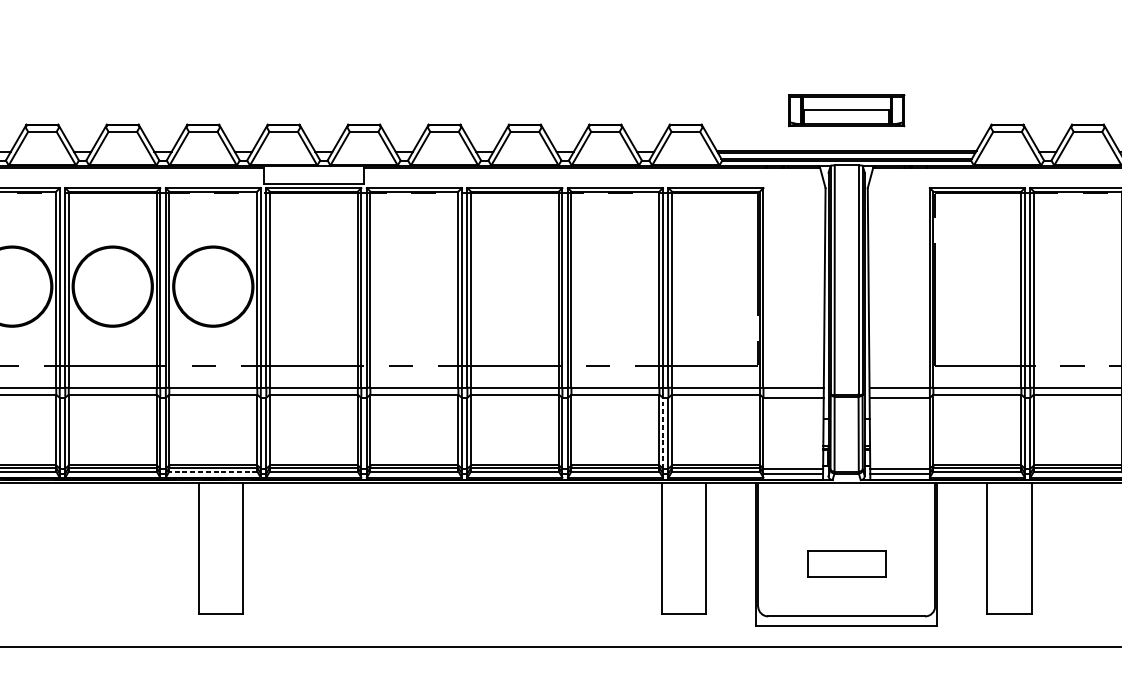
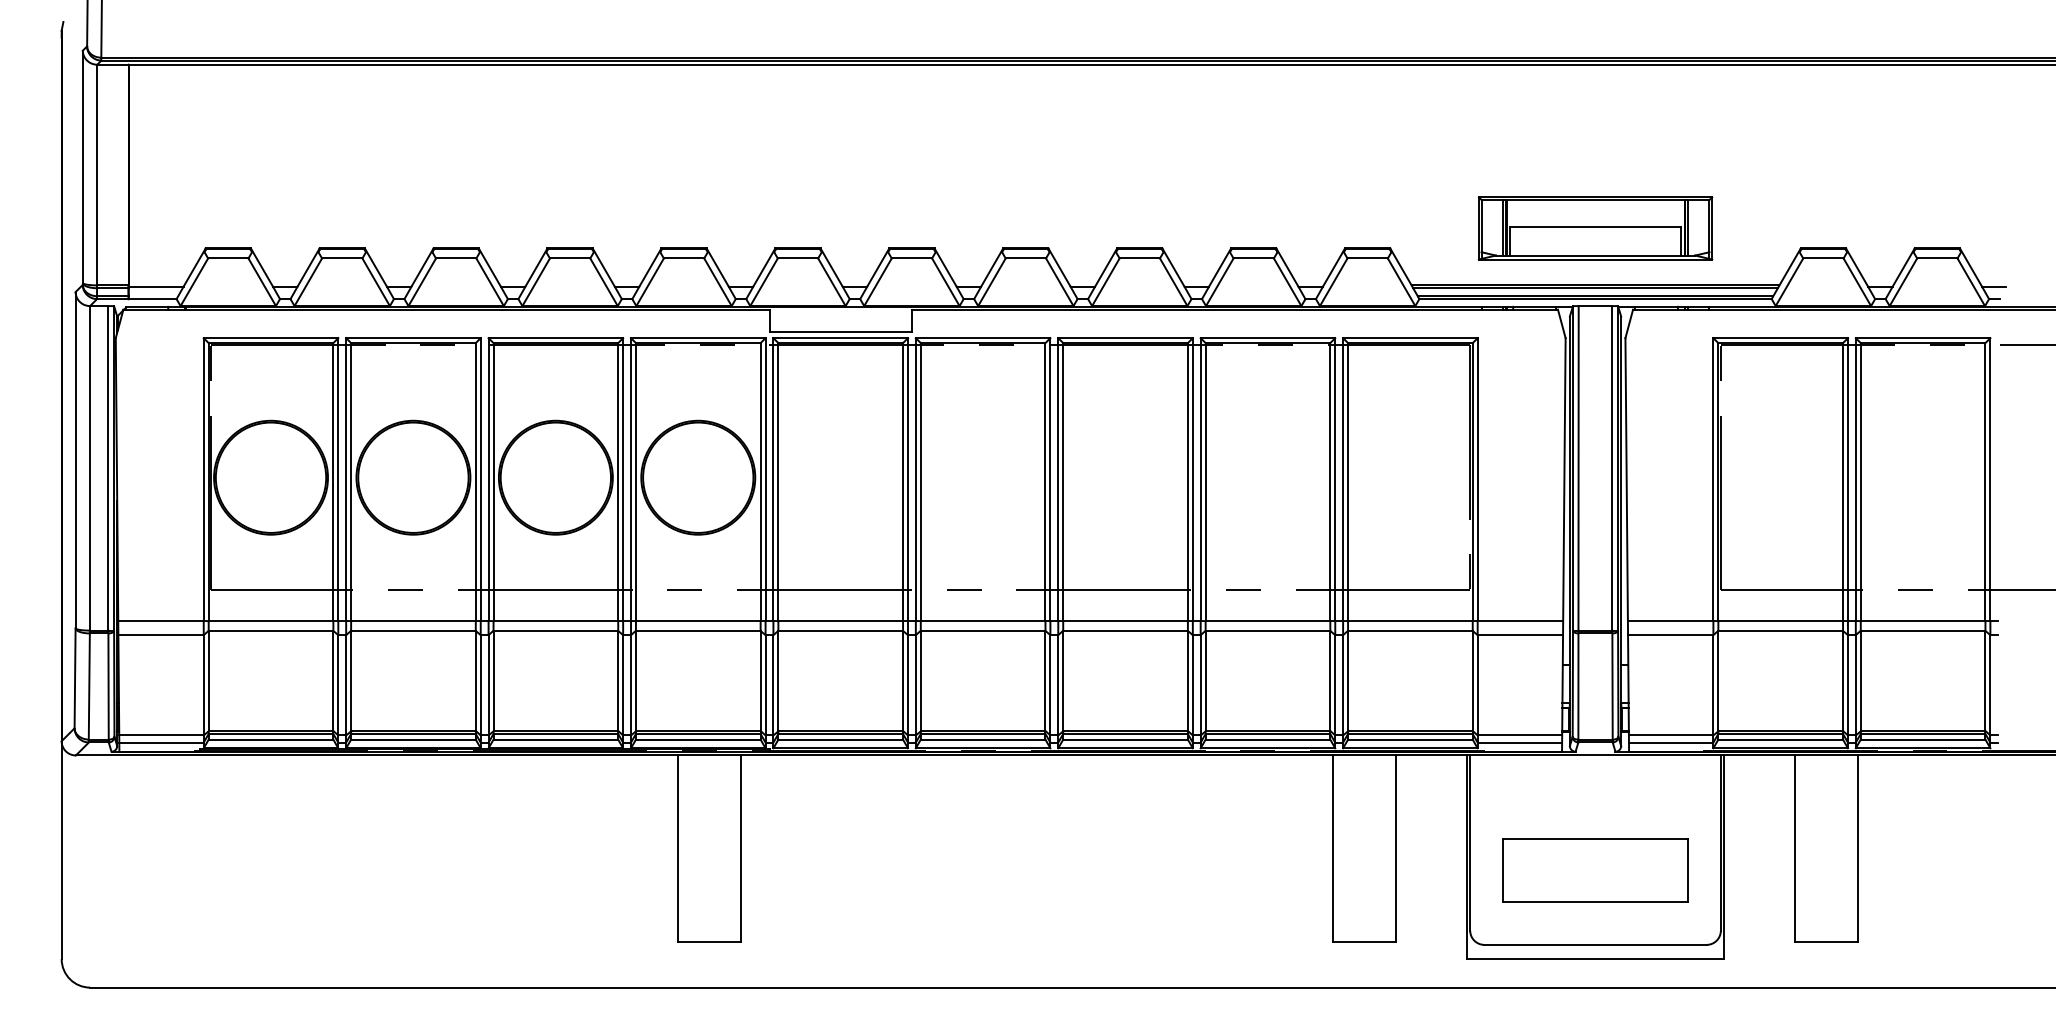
part: (846, 110) -> (1595, 228), size x1.43
line: (663, 432) -> (1335, 684), dashed -> solid
line: (212, 471) -> (697, 739), dashed -> solid
part: (846, 563) -> (1595, 870), size x1.67

